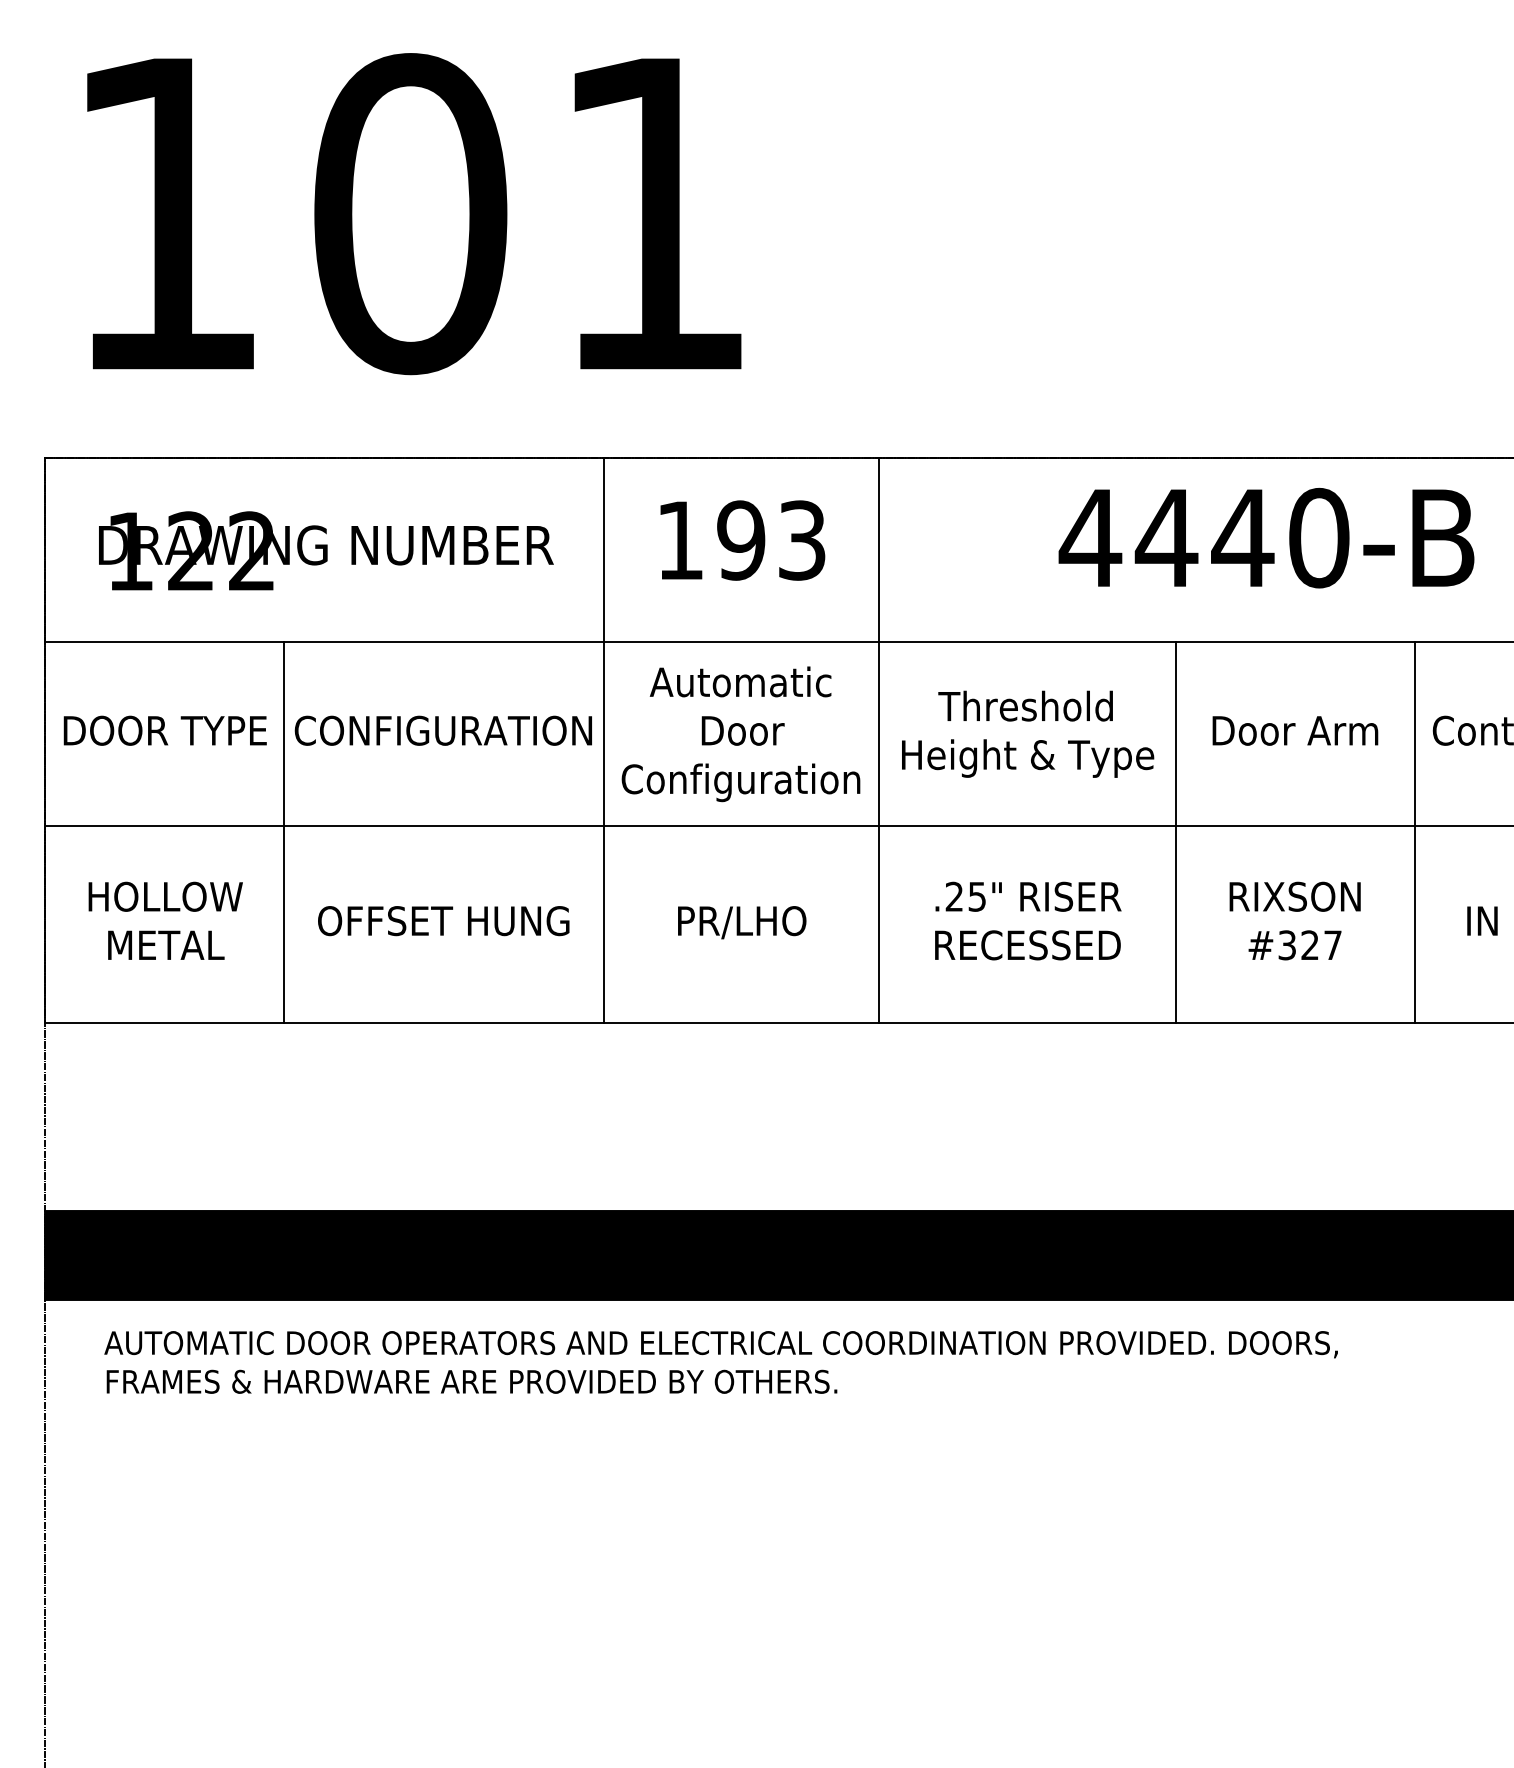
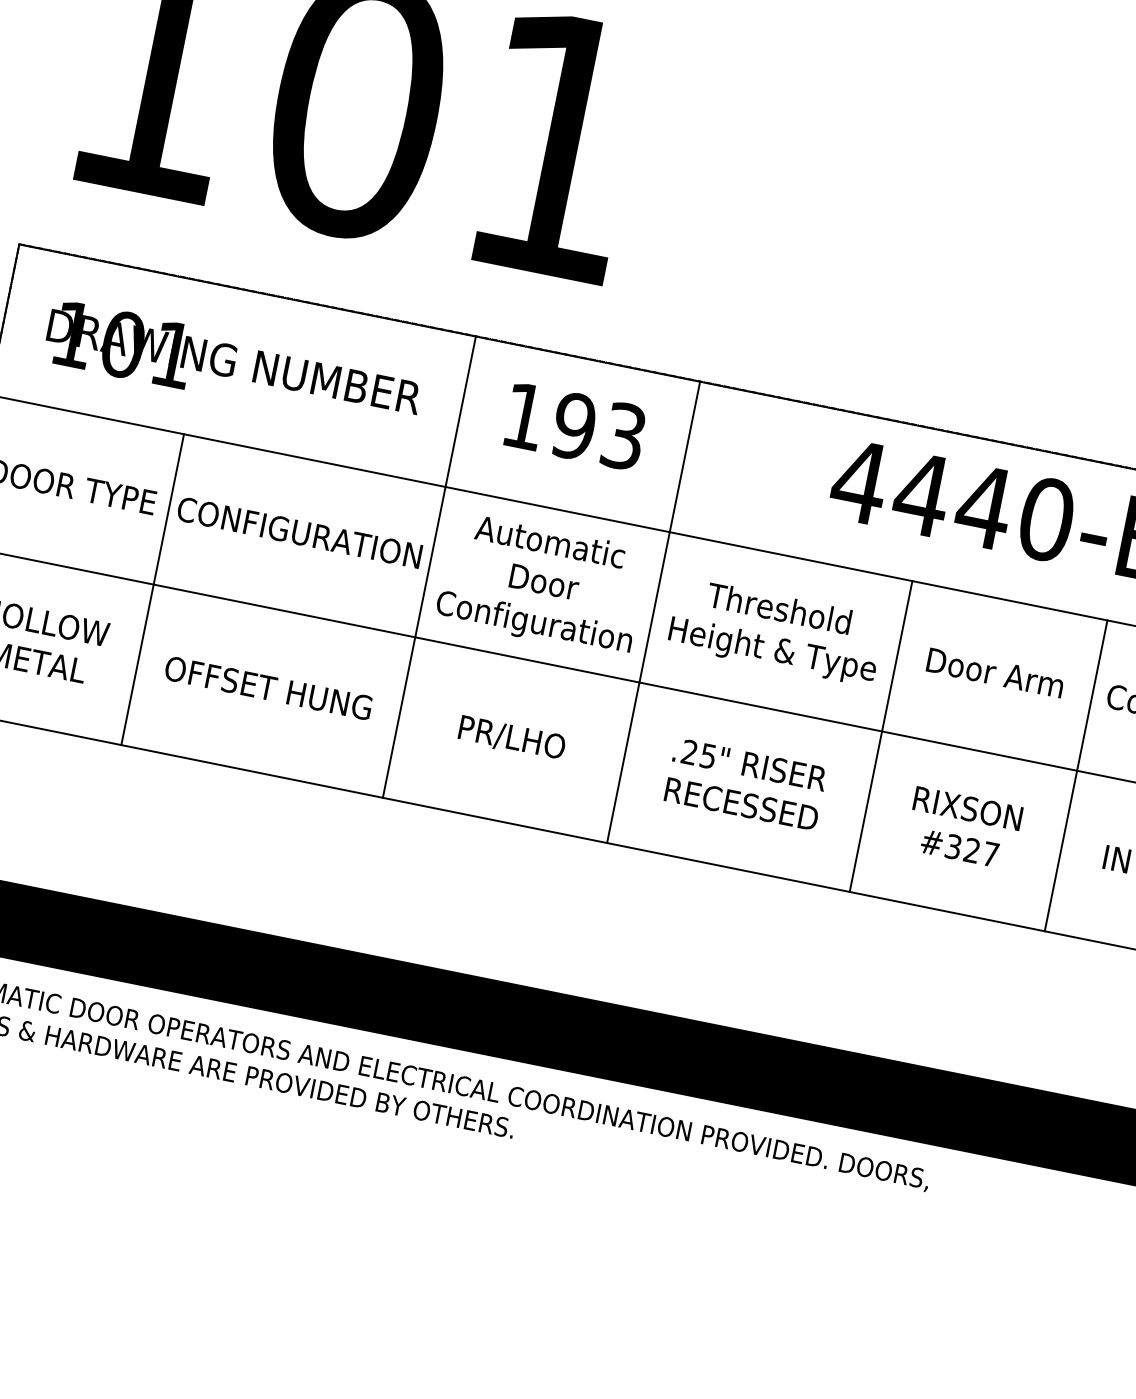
text: (220, 551) -> (147, 349), 122 -> 101

